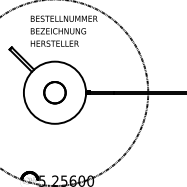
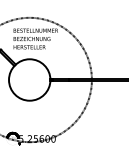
part: (54, 92) -> (29, 79), removed

